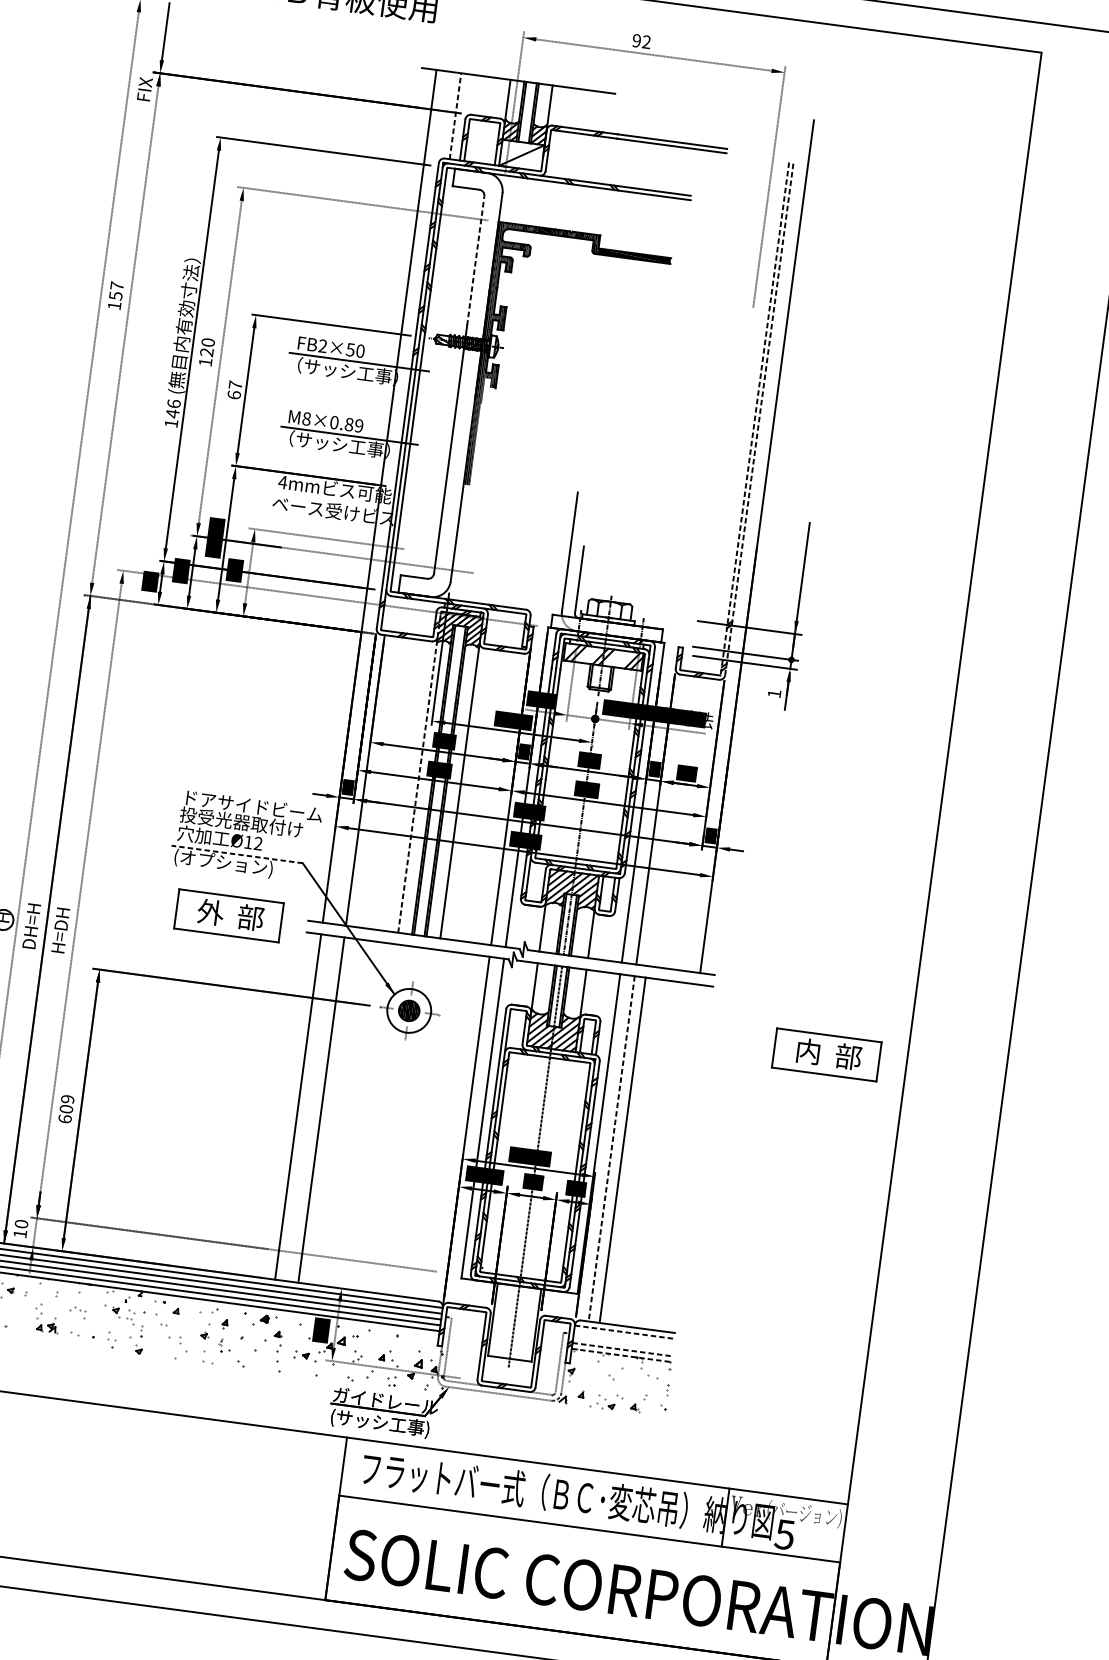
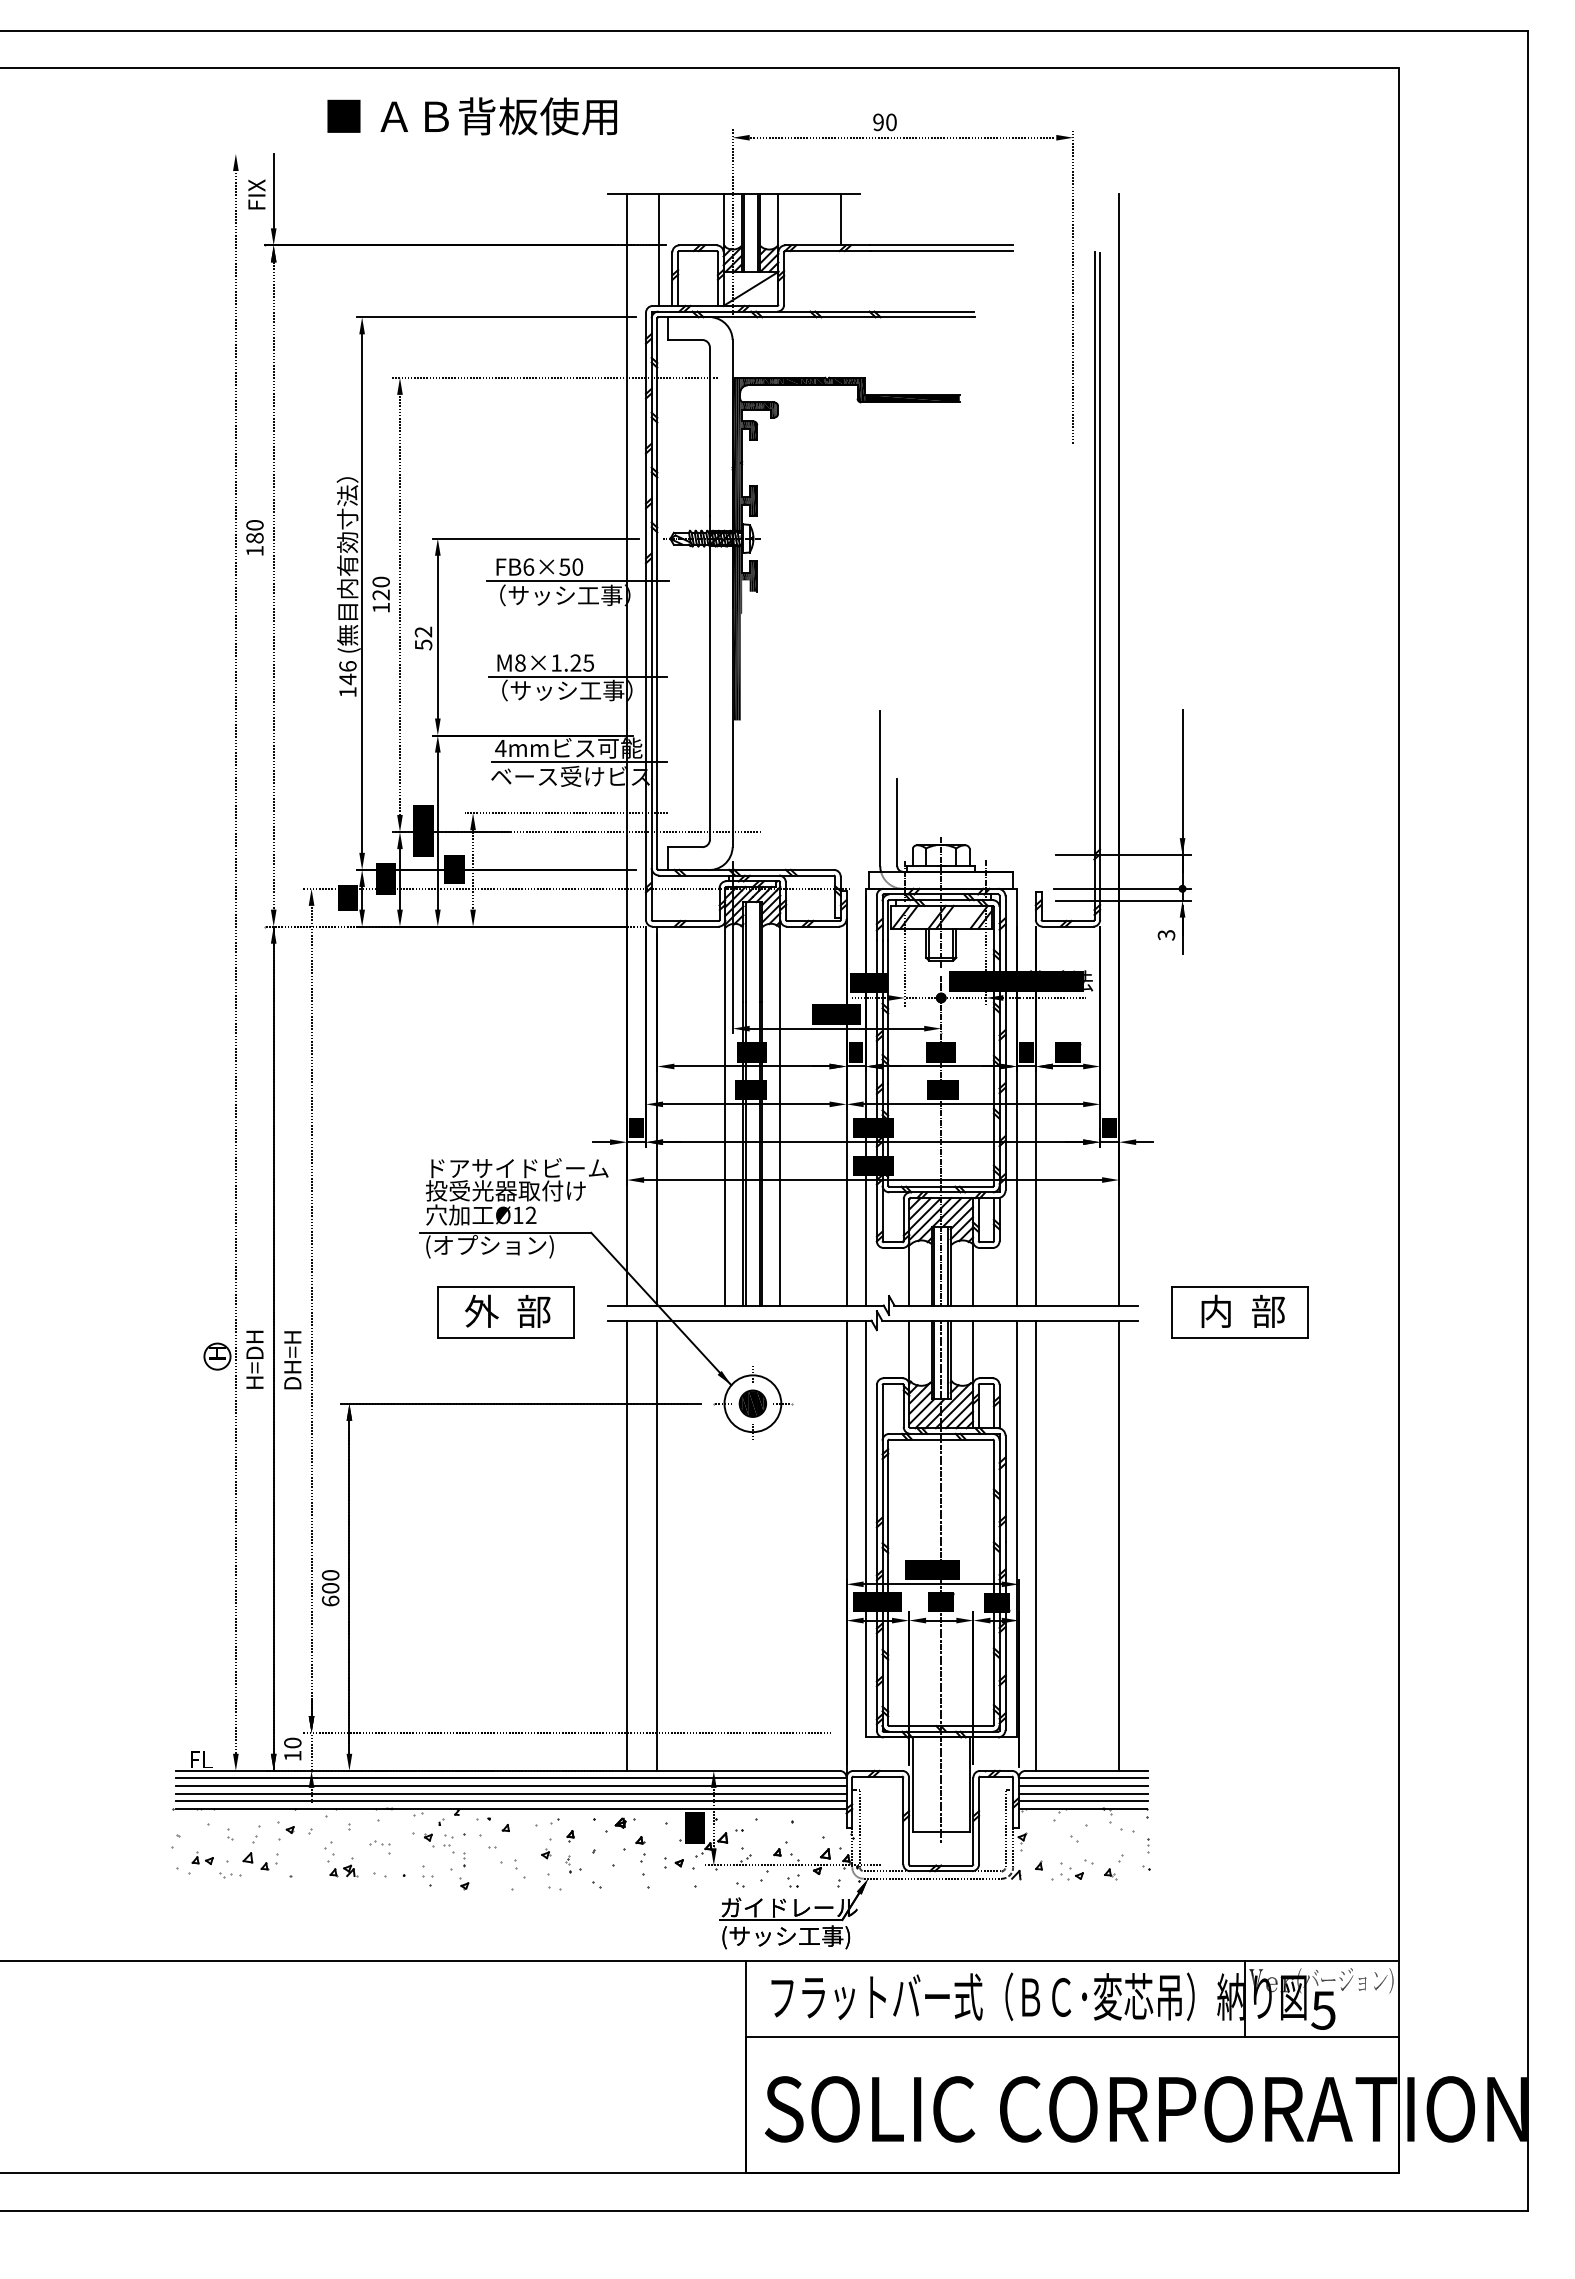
text: (646, 42) -> (891, 122), 92 -> 90
text: (144, 89) -> (256, 194), moved
line: (597, 111) -> (840, 219), added
line: (455, 115) -> (659, 249), dashed -> solid
line: (475, 260) -> (709, 431), dashed -> solid
text: (116, 290) -> (254, 531), 157 -> 180
text: (322, 345) -> (528, 566), FB2×50 -> FB6×50
text: (234, 390) -> (423, 638), 67 -> 52
line: (754, 418) -> (1094, 586), dashed -> solid
line: (759, 419) -> (1100, 586), dashed -> solid
text: (346, 423) -> (572, 662), M8×0.89 -> M8×1.25
line: (341, 500) -> (579, 761), added
text: (774, 694) -> (1166, 935), 1 -> 3
line: (419, 772) -> (725, 1096), dashed -> solid
line: (236, 854) -> (505, 1232), dashed -> solid
text: (30, 931) -> (254, 1366), DH=H -> H=DH
text: (59, 935) -> (292, 1366), H=DH -> DH=H
part: (826, 1054) -> (1239, 1312), moved
text: (67, 1099) -> (330, 1575), 609 -> 600
line: (611, 1149) -> (1035, 1546), dashed -> solid
line: (623, 1150) -> (1119, 1545), moved
line: (624, 1332) -> (1083, 1778), dashed -> solid
line: (623, 1338) -> (1083, 1786), added
line: (622, 1343) -> (1083, 1793), added
line: (622, 1349) -> (1083, 1801), dashed -> solid
line: (621, 1355) -> (1083, 1808), dashed -> solid

